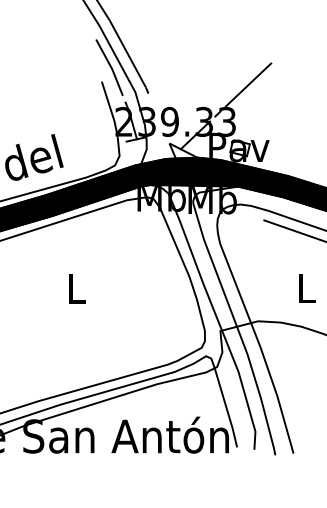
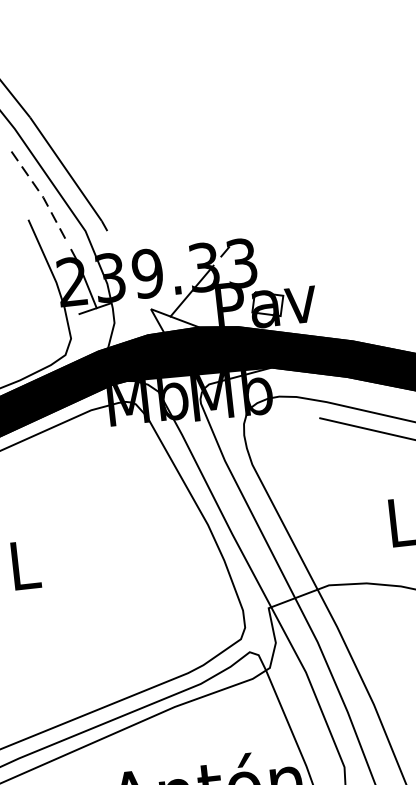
line: (111, 67) -> (41, 194), solid -> dashed
line: (248, 84) -> (270, 197), removed

